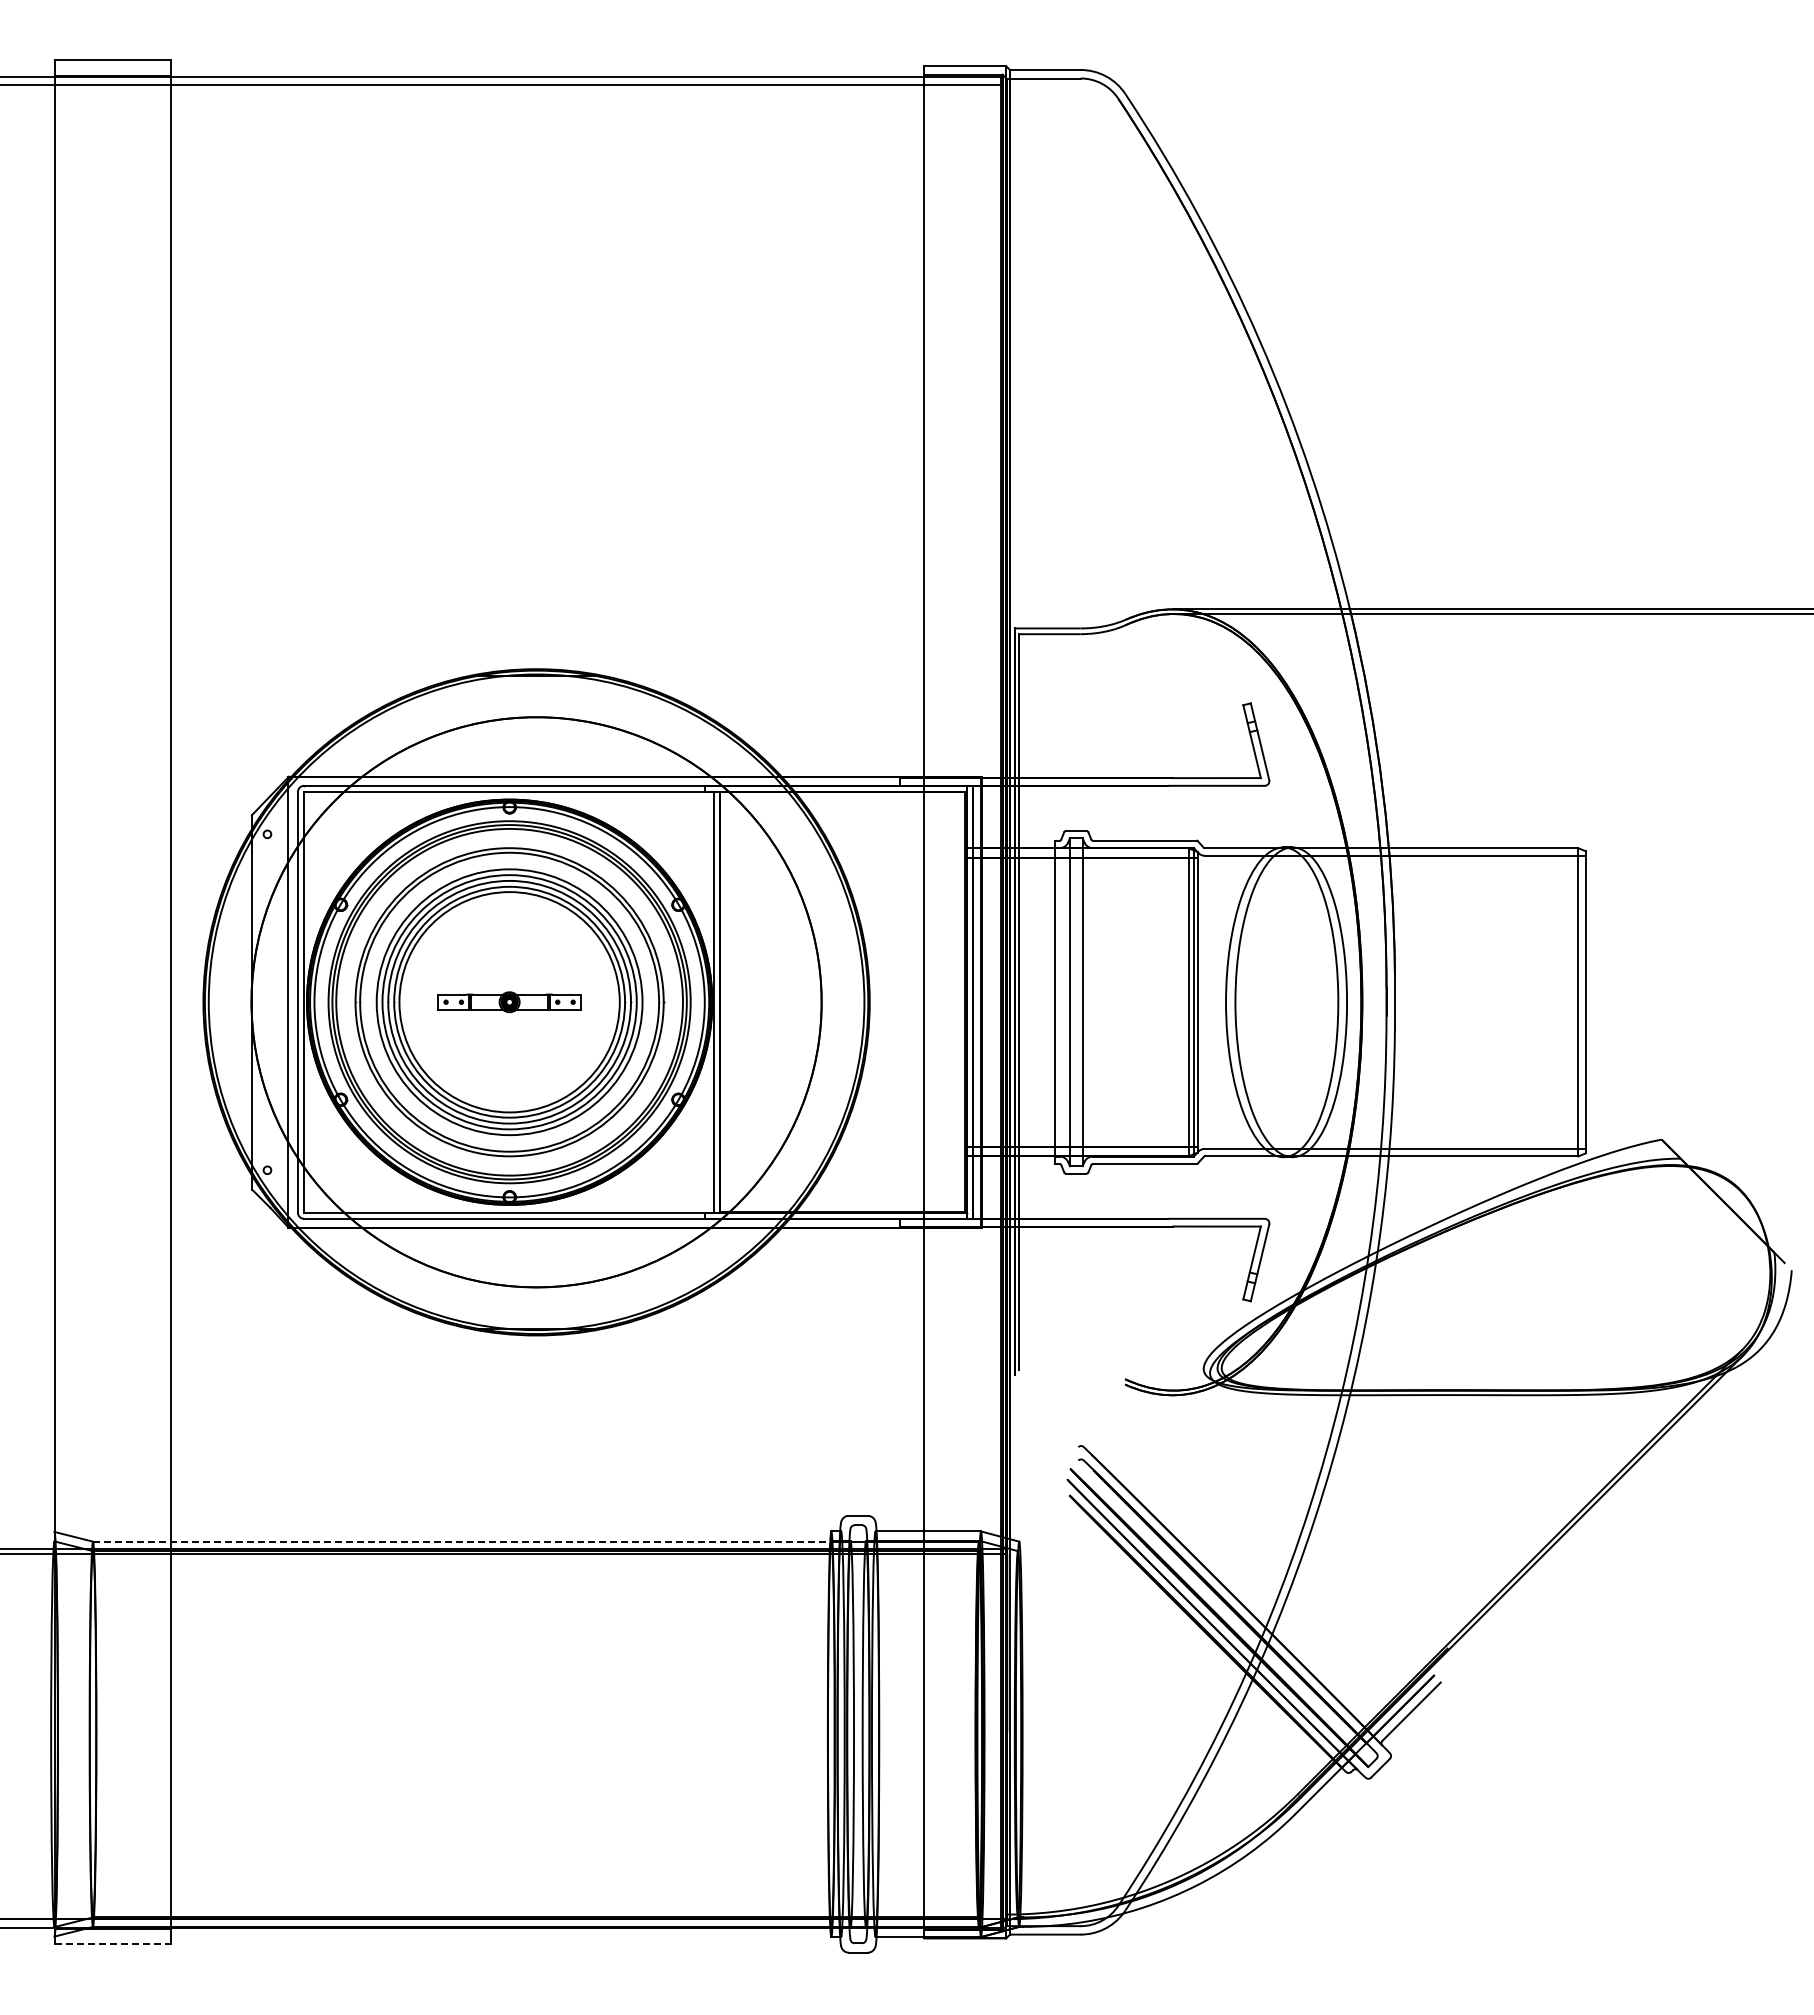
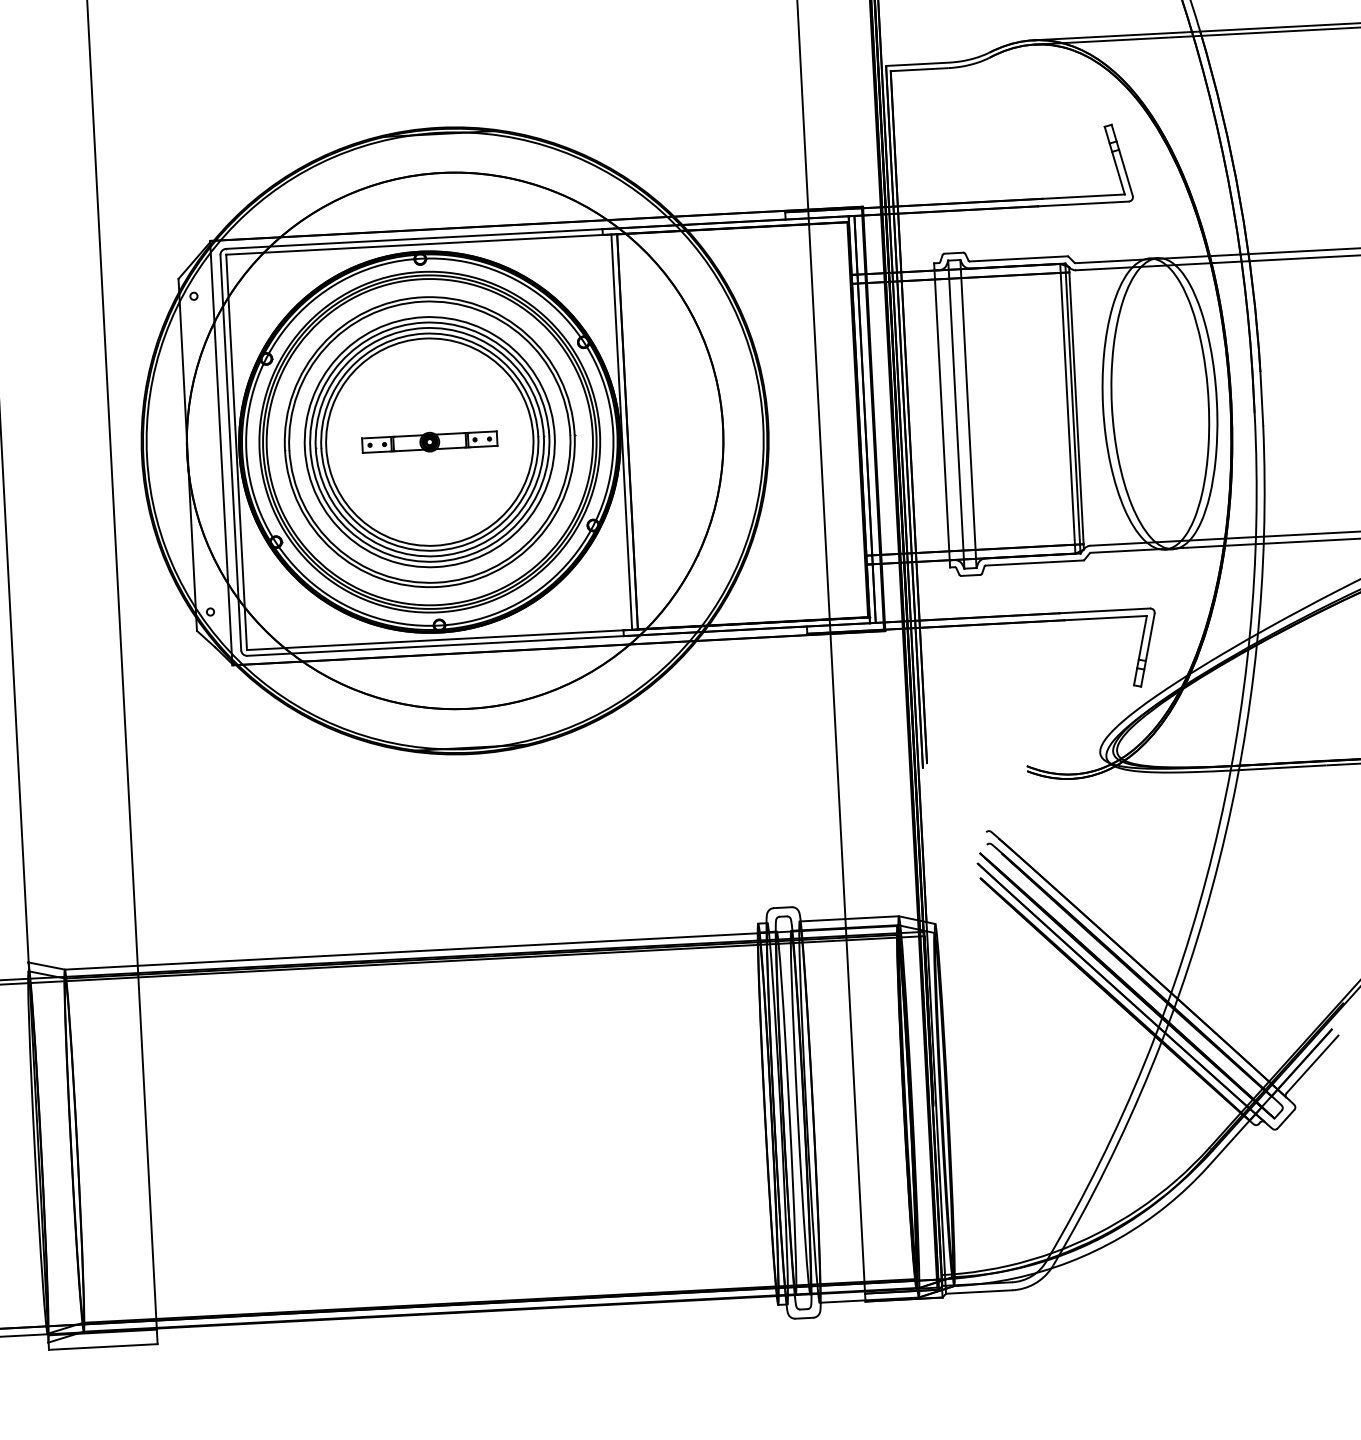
line: (462, 1541) -> (412, 951), dashed -> solid
line: (112, 1944) -> (102, 1347), dashed -> solid

